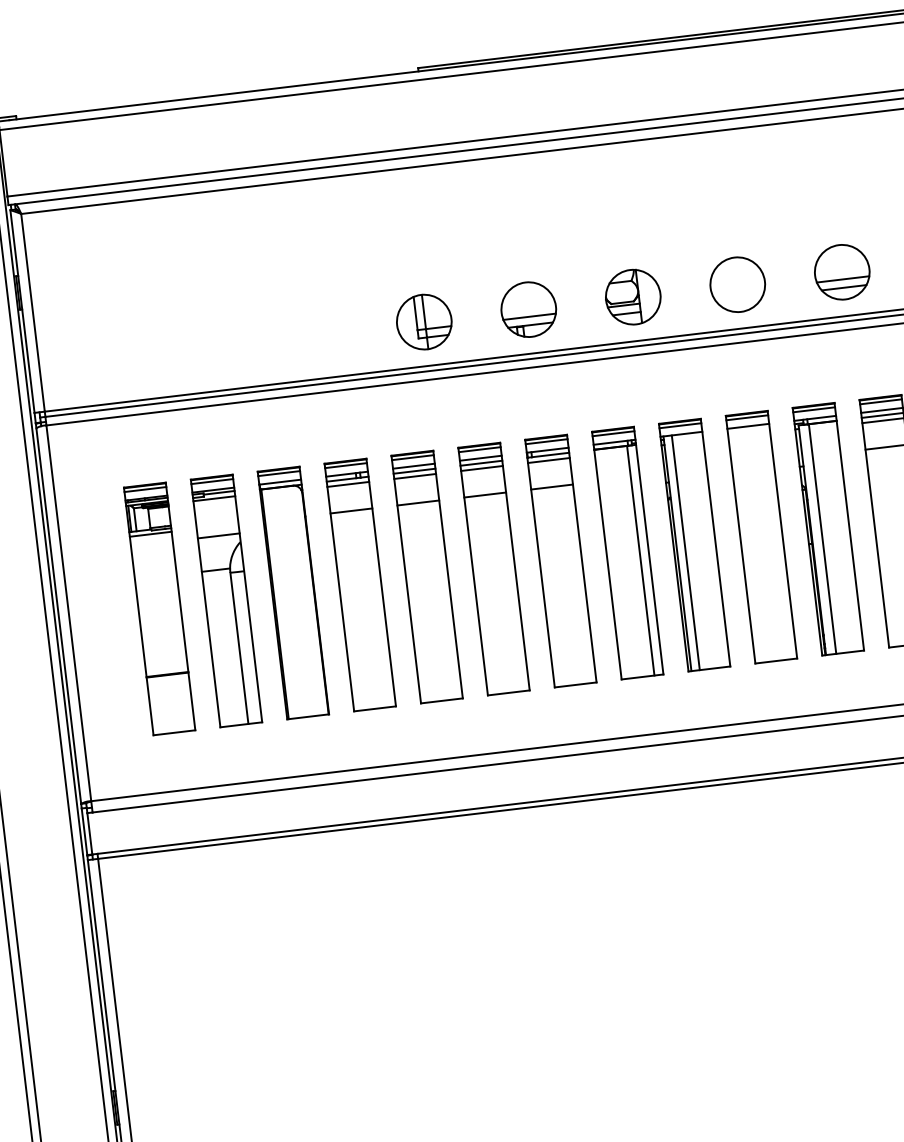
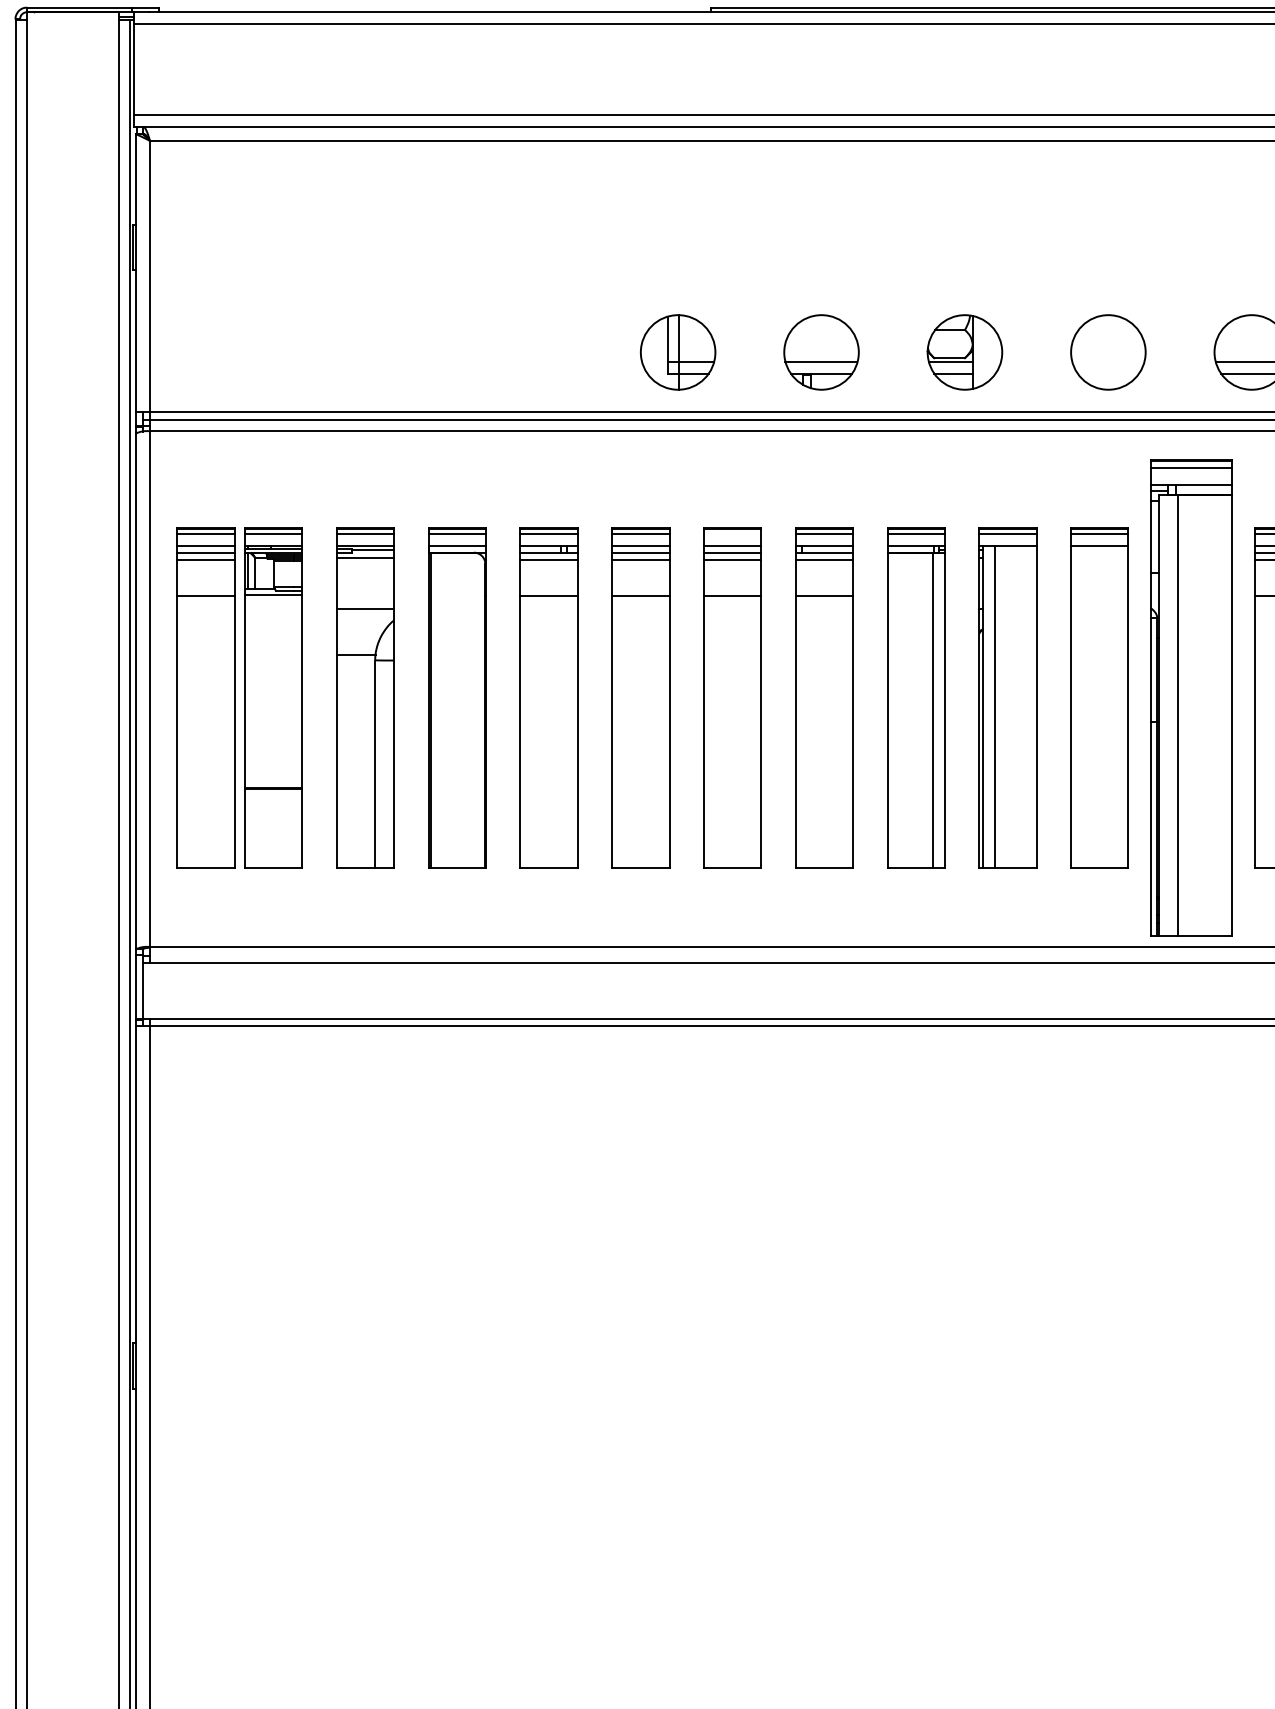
line: (479, 450) -> (732, 534), removed
part: (828, 528) -> (1191, 697), size x1.4
part: (109, 614) -> (205, 697), added

